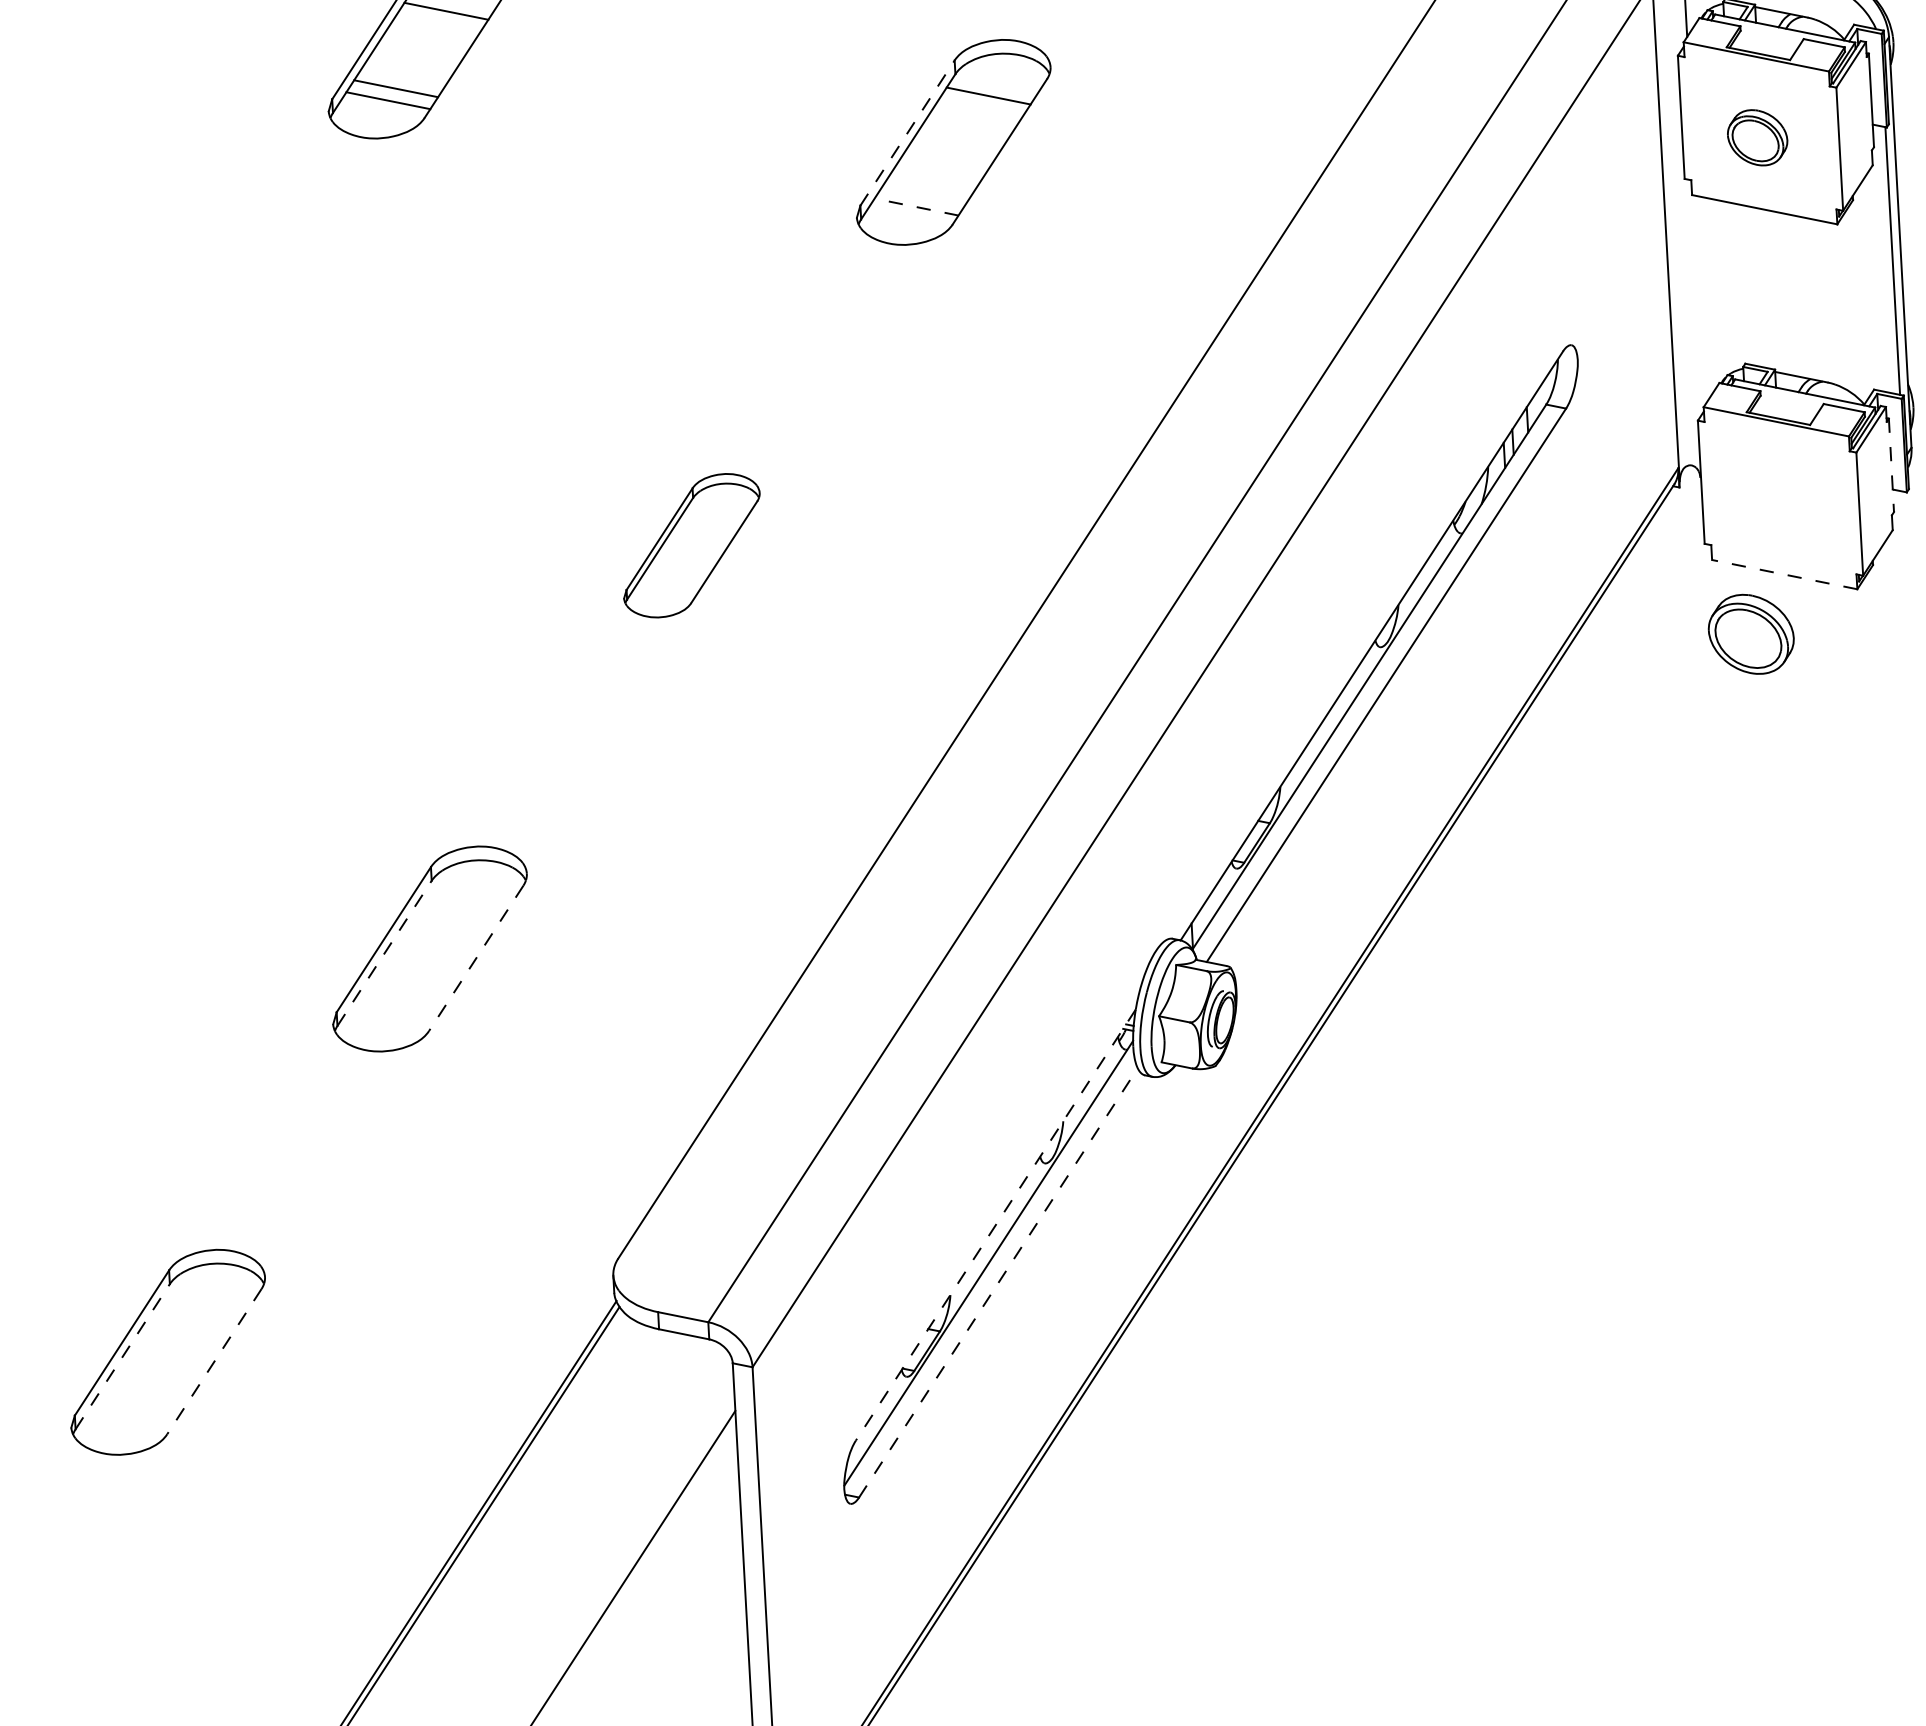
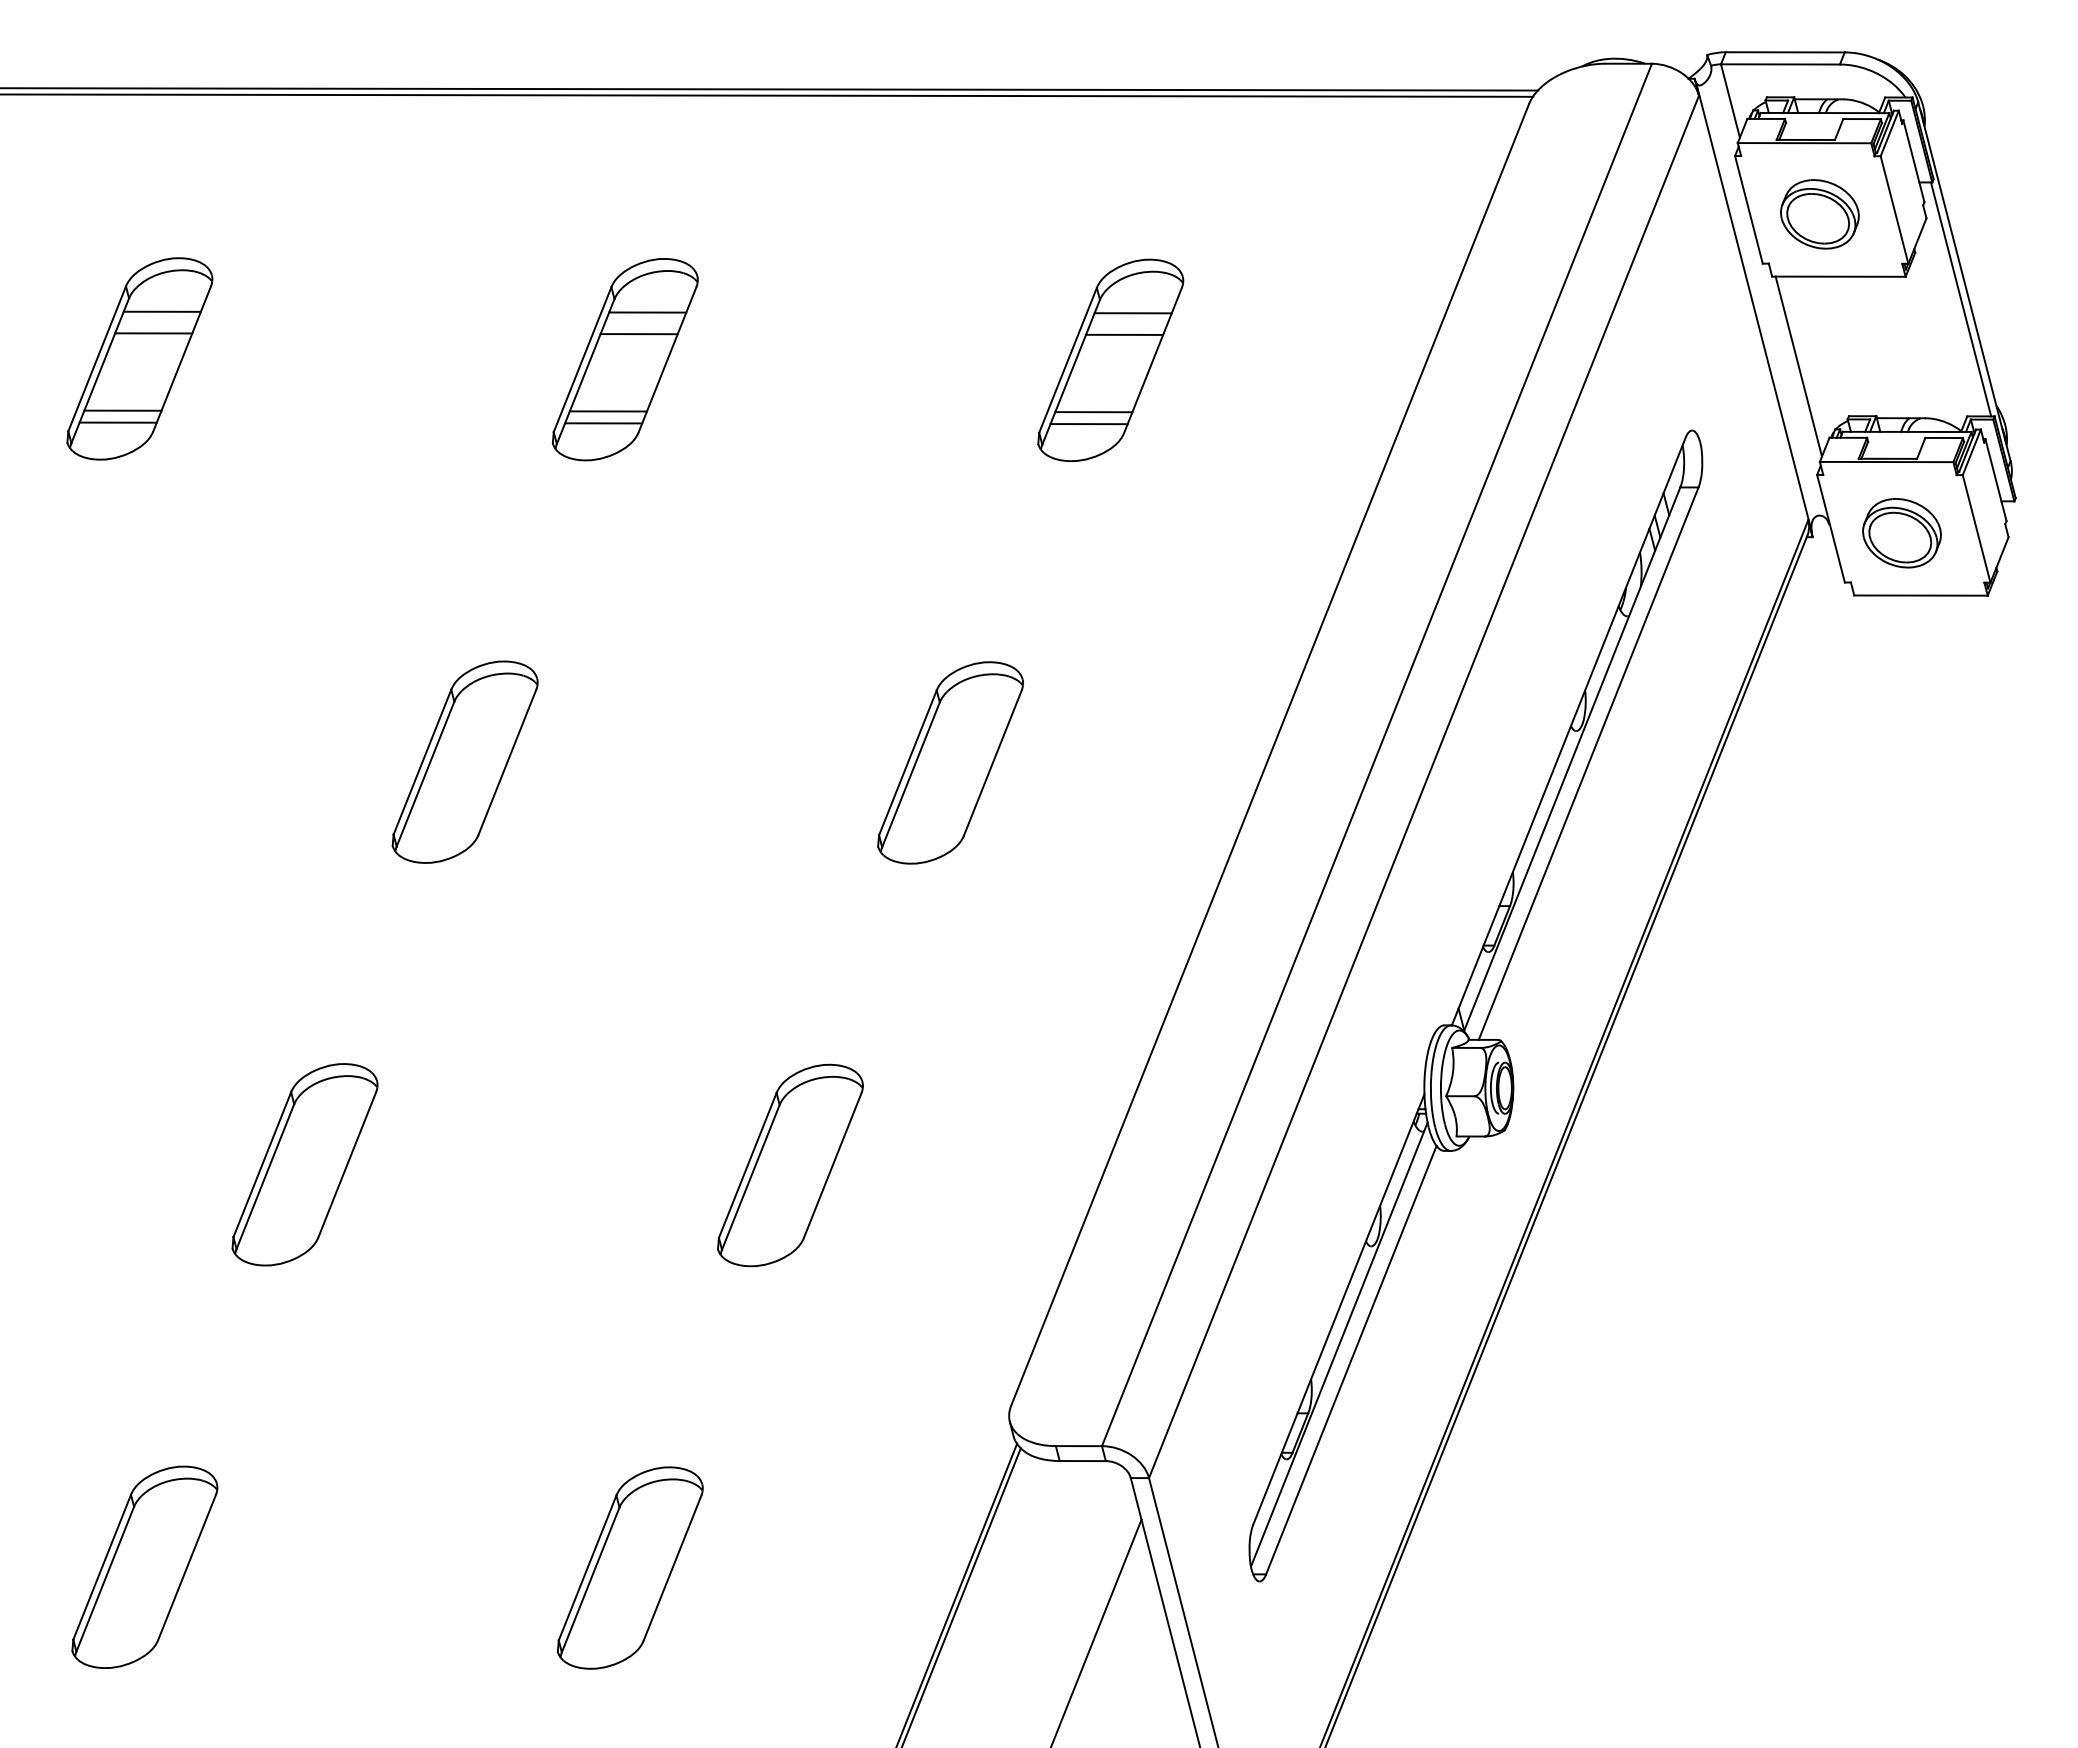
line: (974, 117) -> (1124, 334), added
line: (907, 133) -> (1068, 360), dashed -> solid
part: (1757, 137) -> (1819, 214), size x1.43
line: (923, 195) -> (1093, 412), added
line: (916, 207) -> (1089, 424), dashed -> solid
line: (1701, 298) -> (1798, 366), added
part: (163, 438) -> (464, 761), added
line: (1891, 465) -> (1996, 480), dashed -> solid
part: (692, 545) -> (950, 762), size x1.43
line: (1785, 574) -> (1921, 595), dashed -> solid
part: (1750, 634) -> (1901, 533), moved
line: (384, 953) -> (750, 1177), dashed -> solid
line: (476, 958) -> (832, 1165), dashed -> solid
line: (995, 1224) -> (1338, 1309), dashed -> solid
line: (998, 1283) -> (1351, 1360), dashed -> solid
line: (122, 1356) -> (590, 1579), dashed -> solid
line: (214, 1362) -> (672, 1568), dashed -> solid

